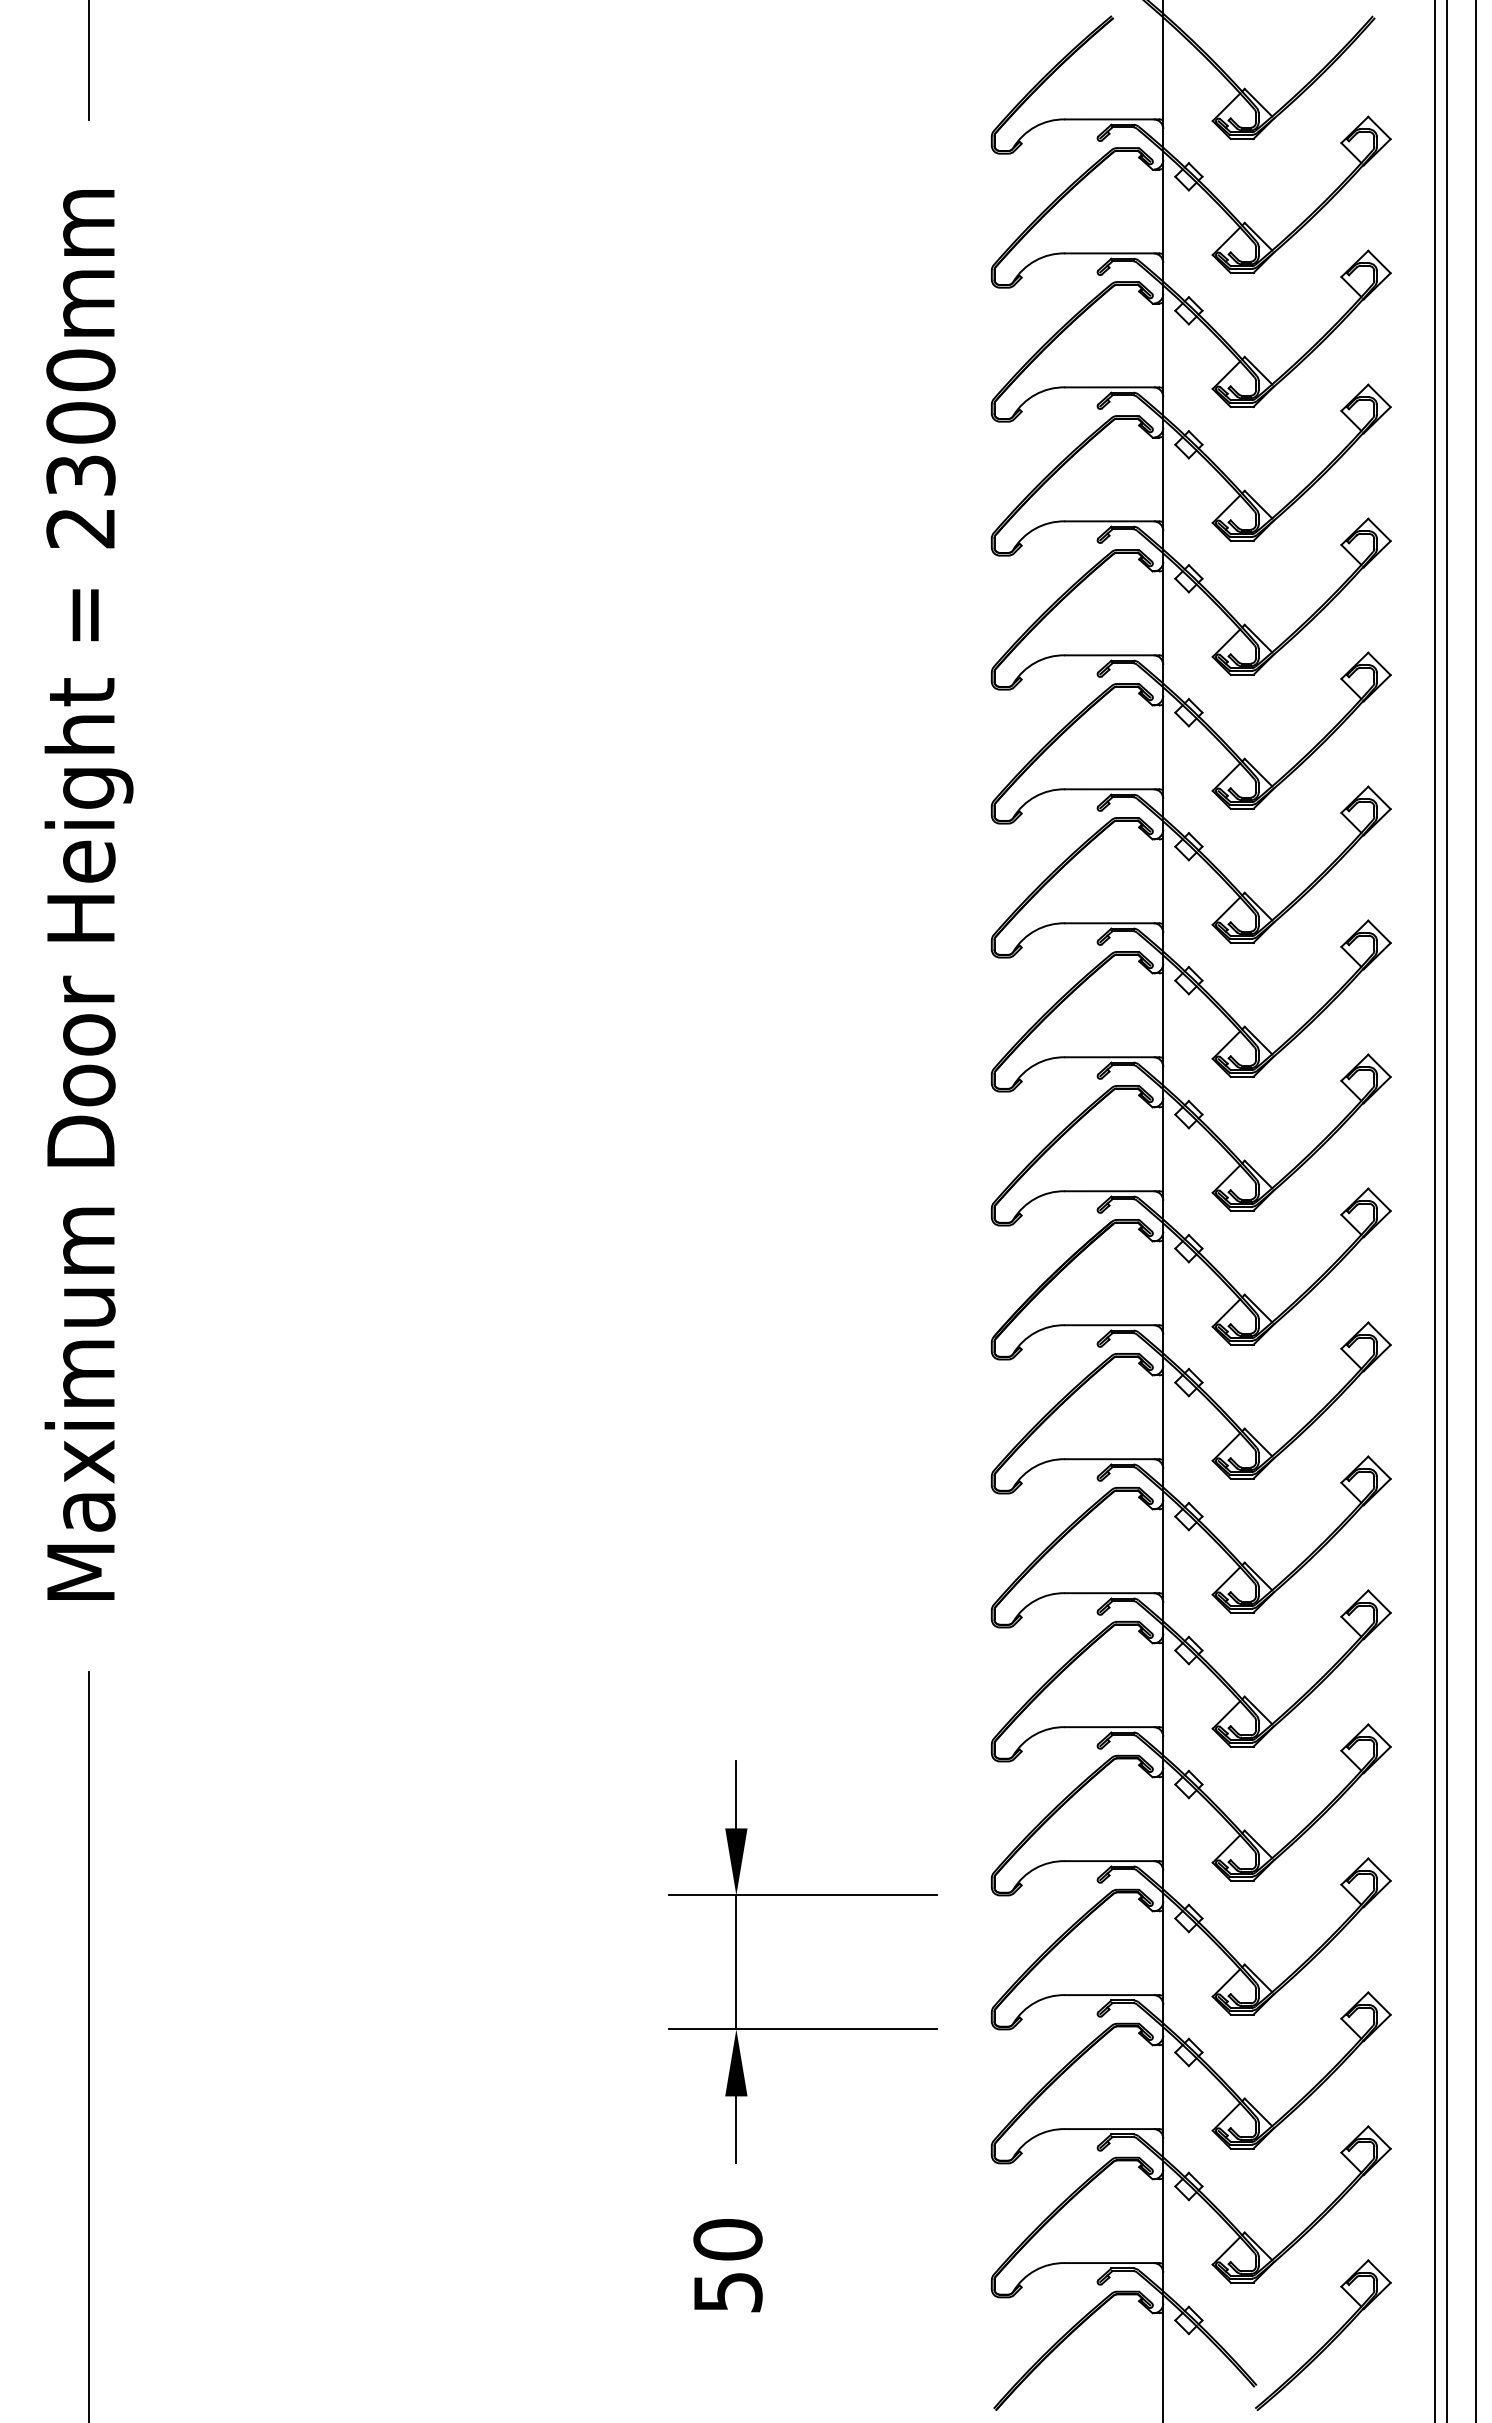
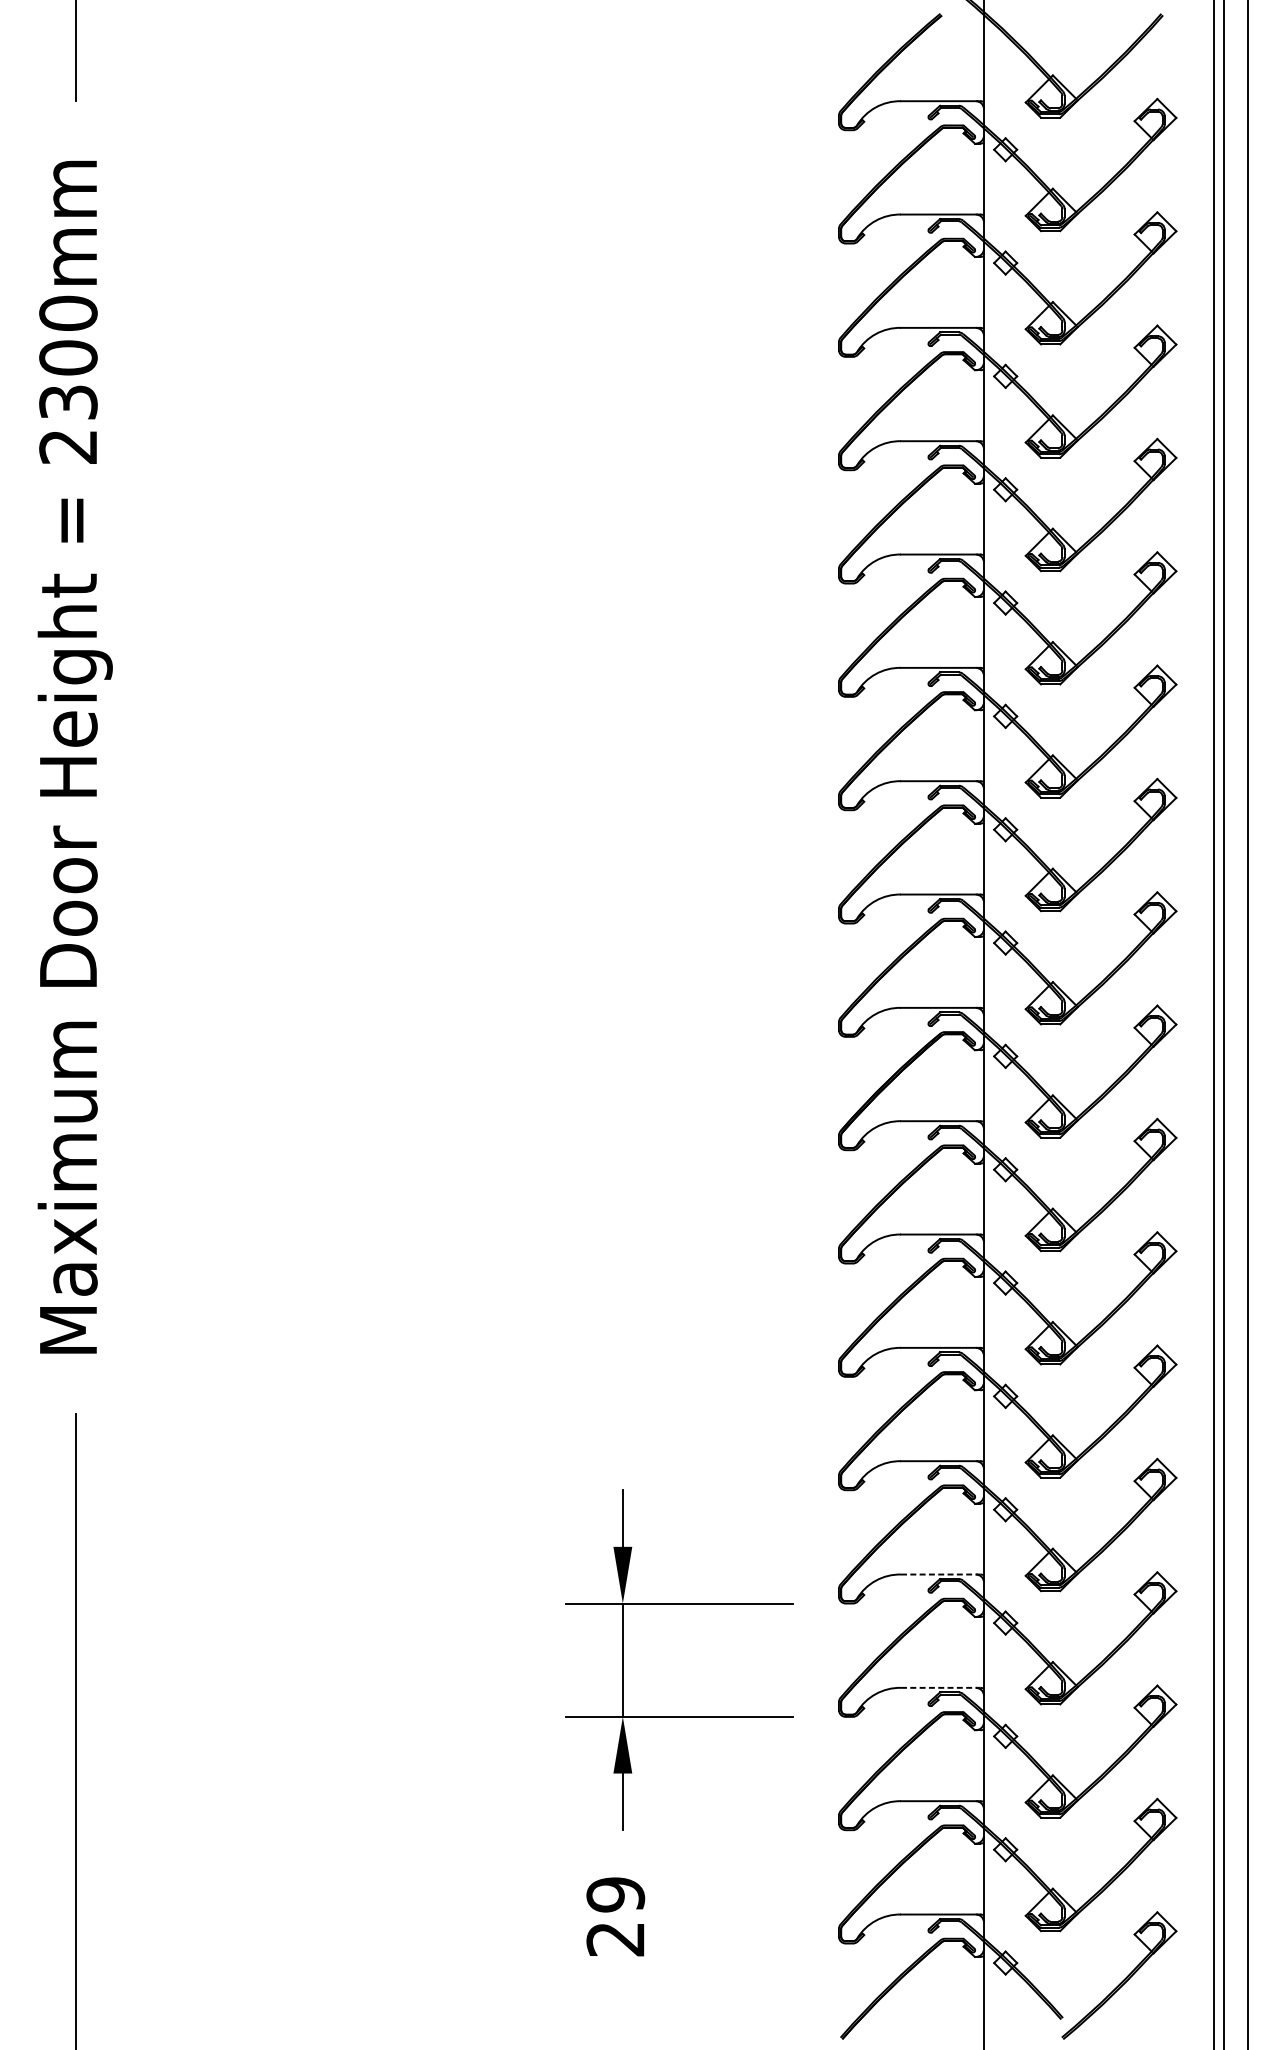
line: (1112, 1861) -> (941, 1574), solid -> dashed
line: (1112, 1995) -> (941, 1688), solid -> dashed
text: (727, 2265) -> (615, 1916), 50 -> 29

